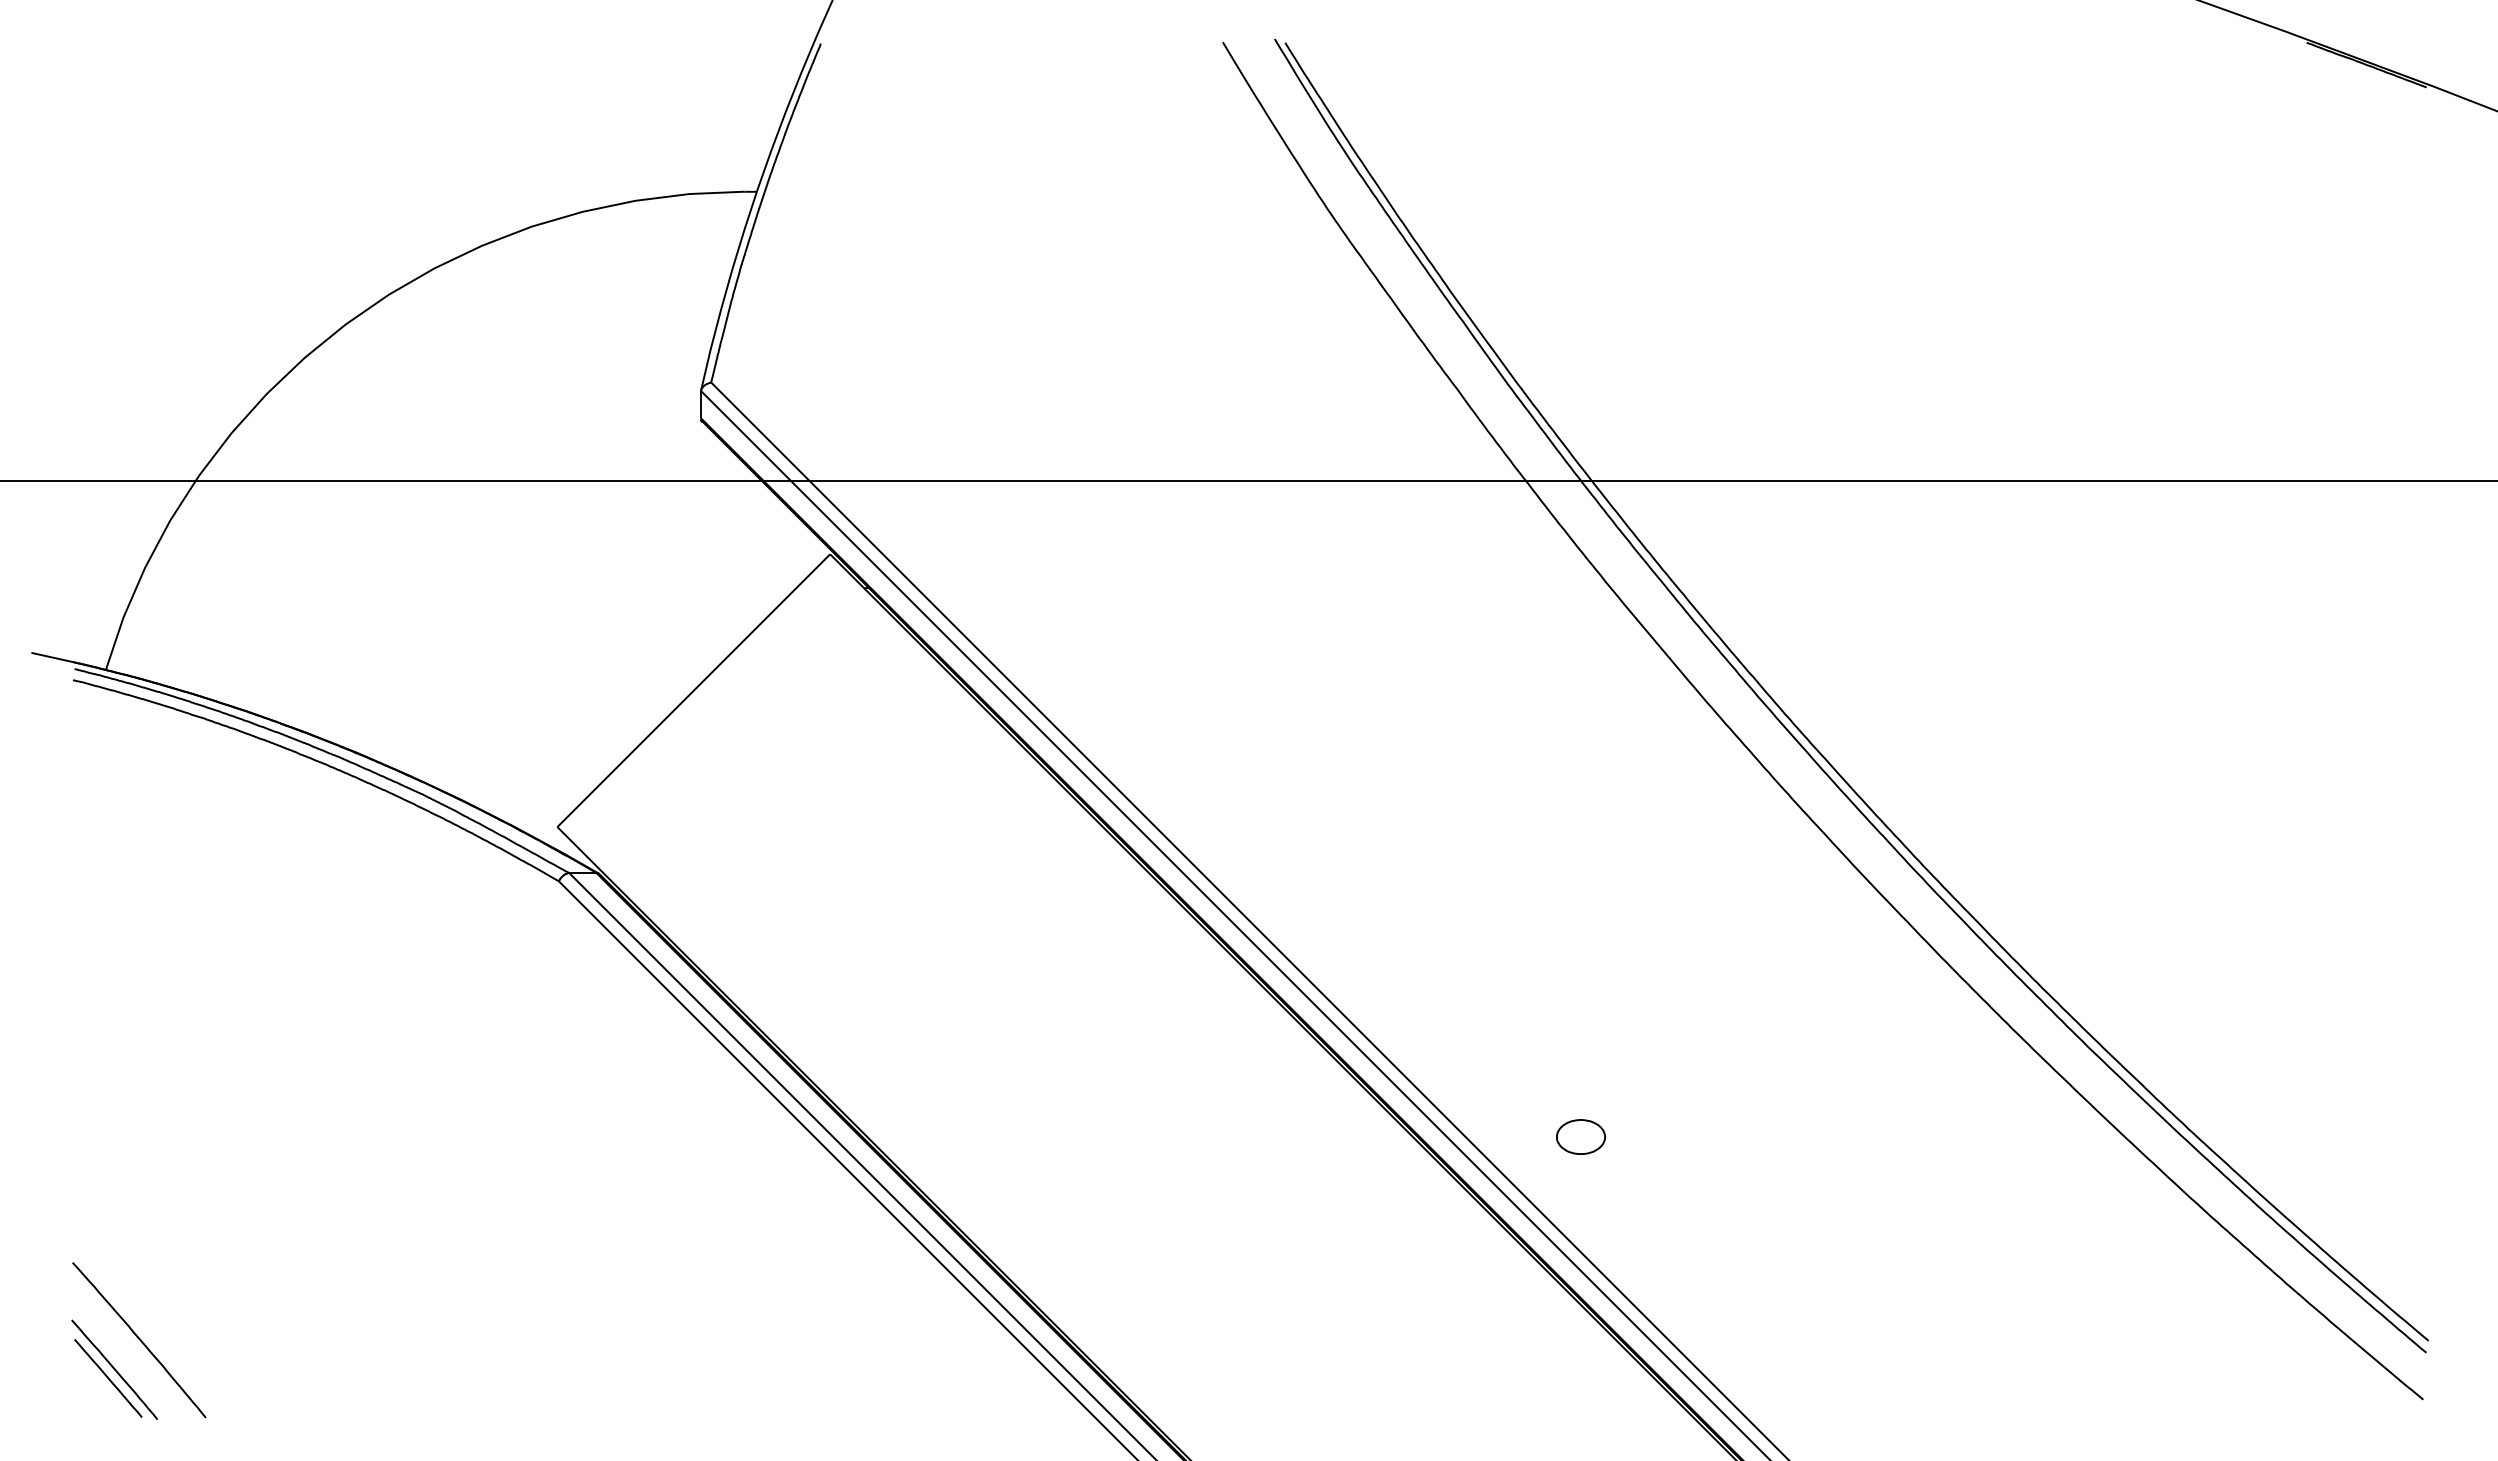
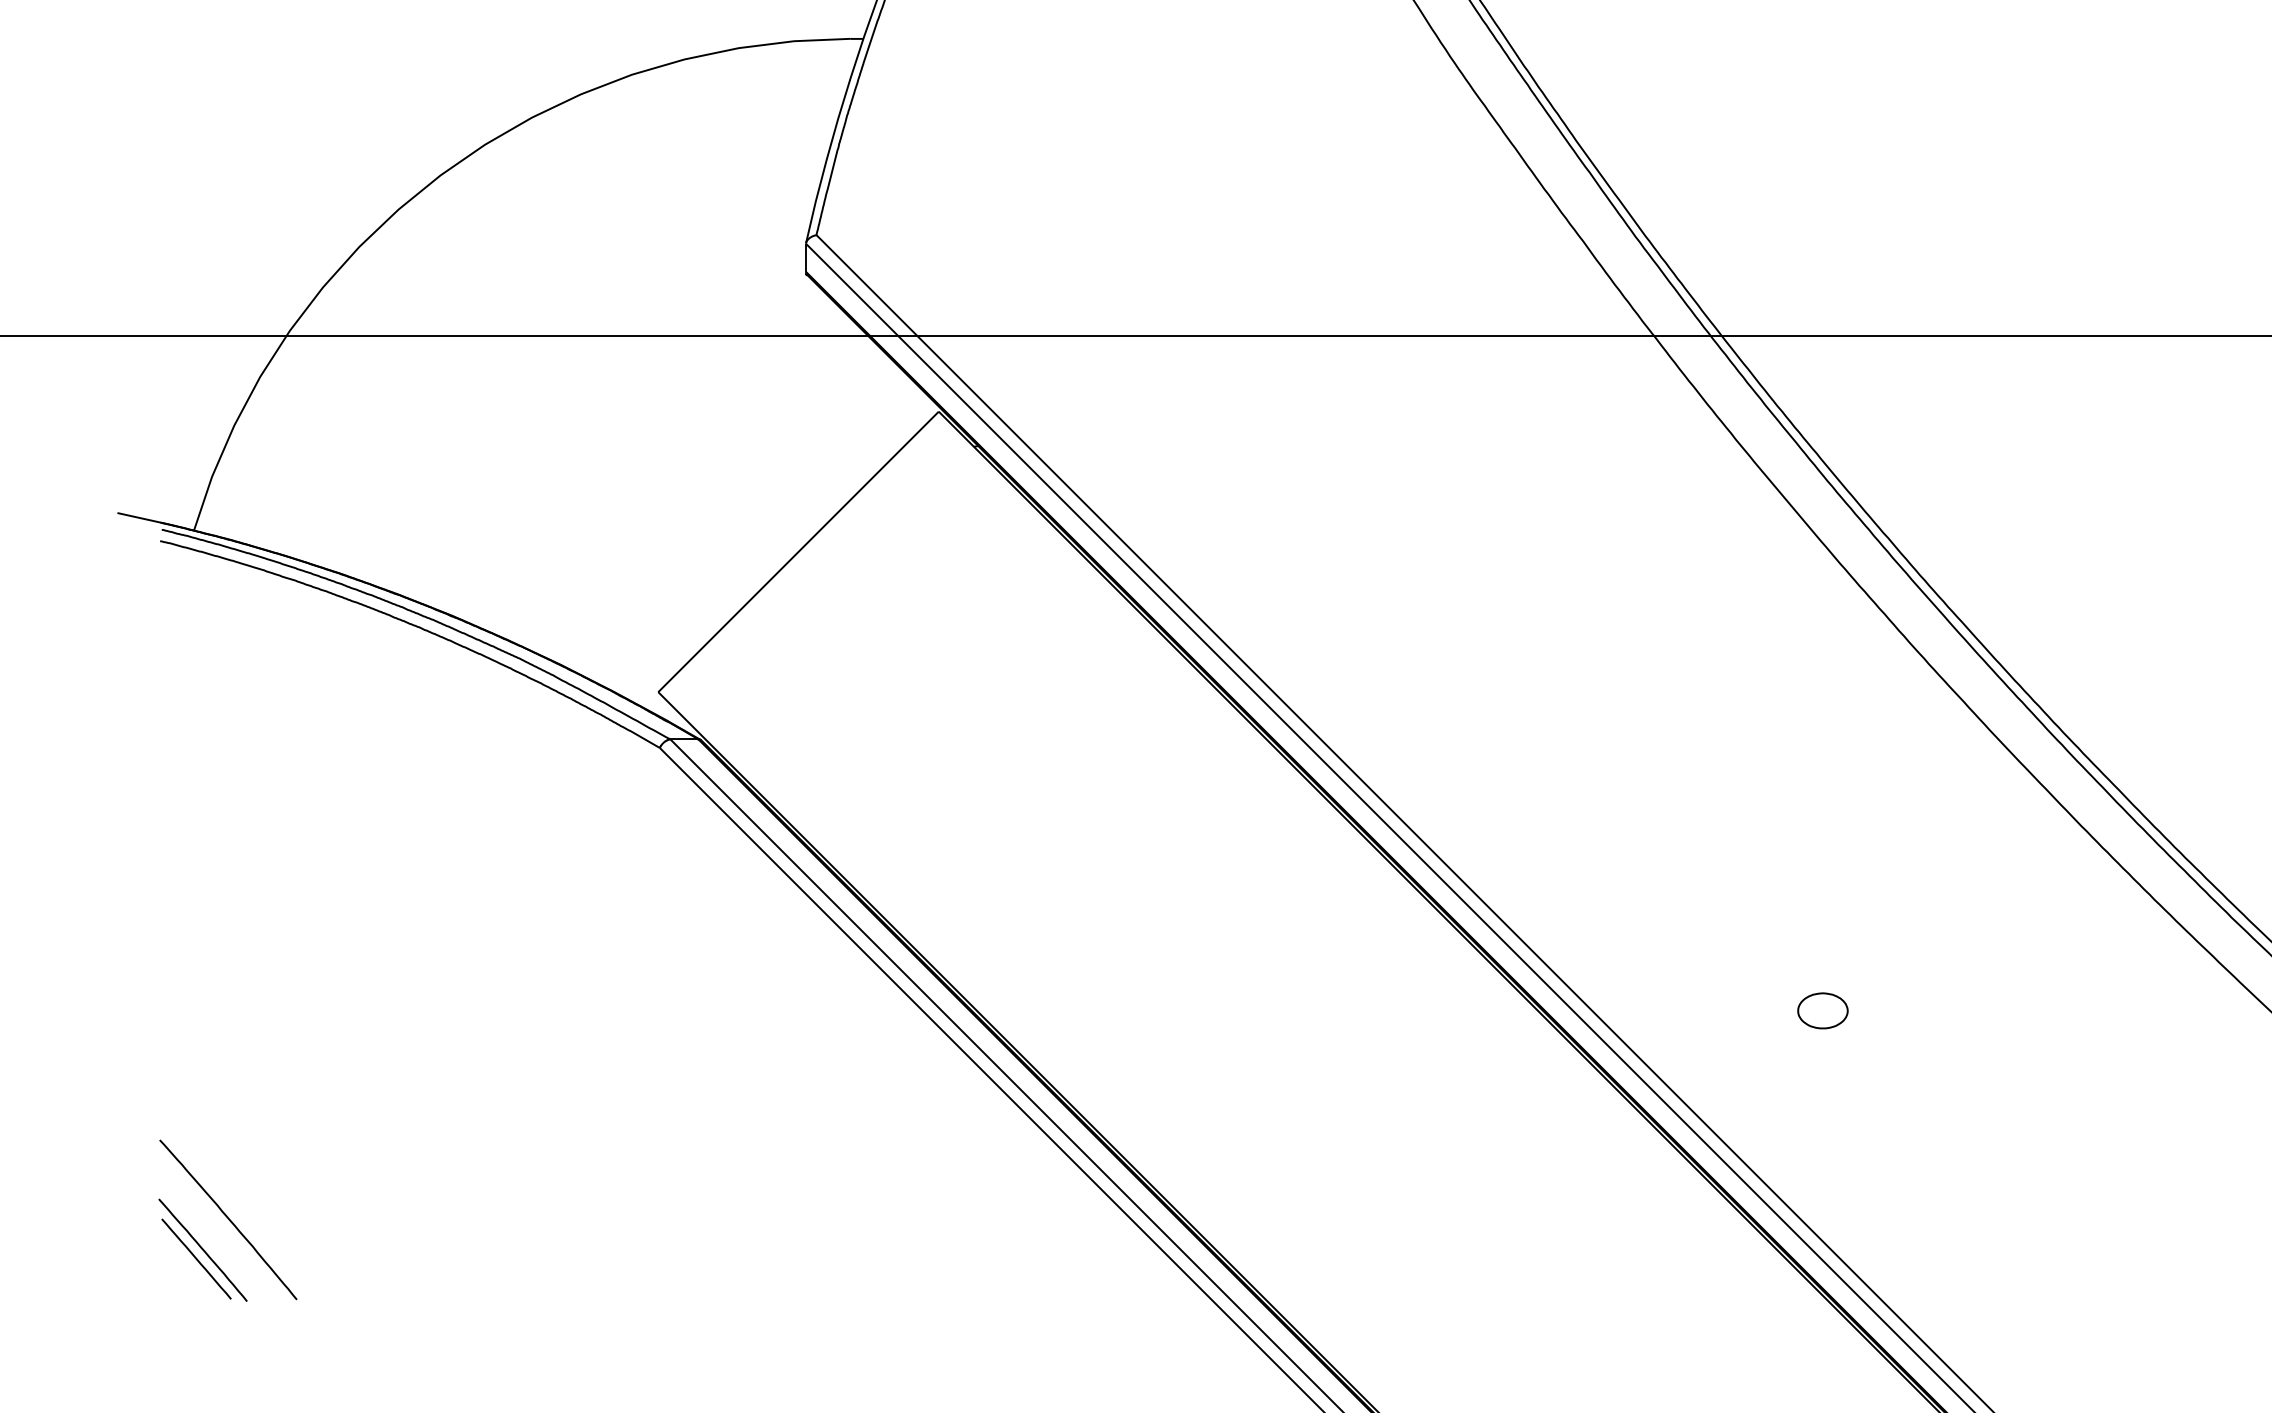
part: (1580, 1136) -> (1822, 1010), moved

